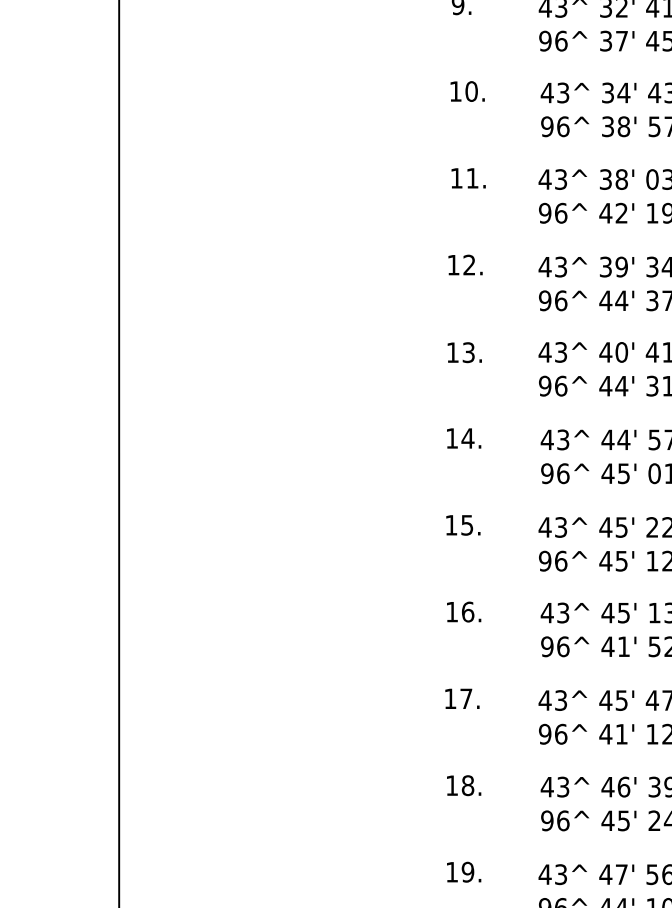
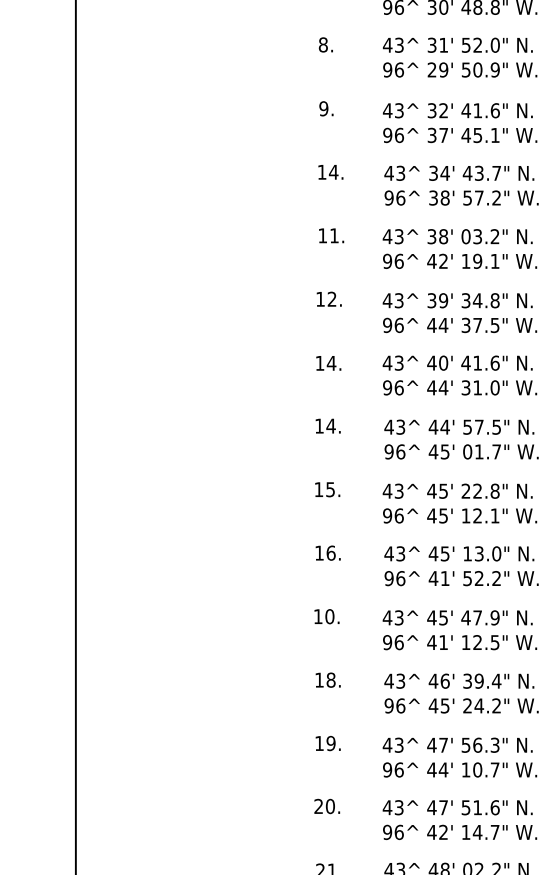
text: (471, 90) -> (333, 171), 10. -> 14.
text: (468, 351) -> (331, 362), 13. -> 14.
text: (465, 698) -> (329, 616), 17. -> 10.

